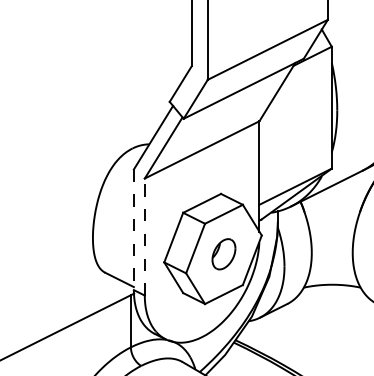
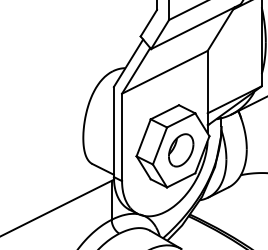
line: (133, 230) -> (113, 132), dashed -> solid
line: (144, 237) -> (121, 137), dashed -> solid
part: (223, 253) -> (180, 149), size x1.43

